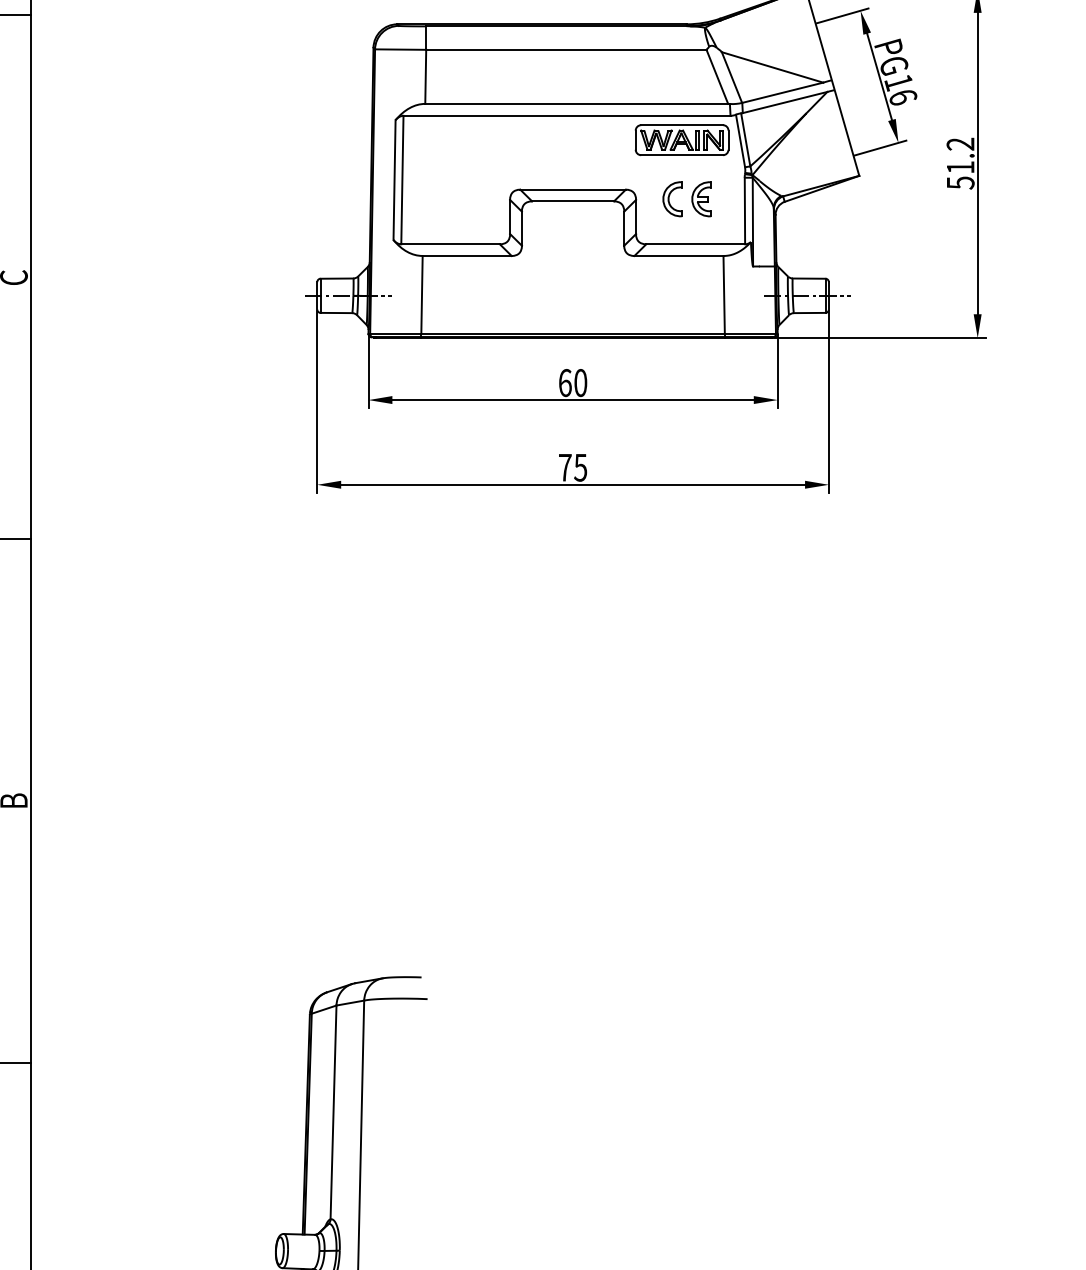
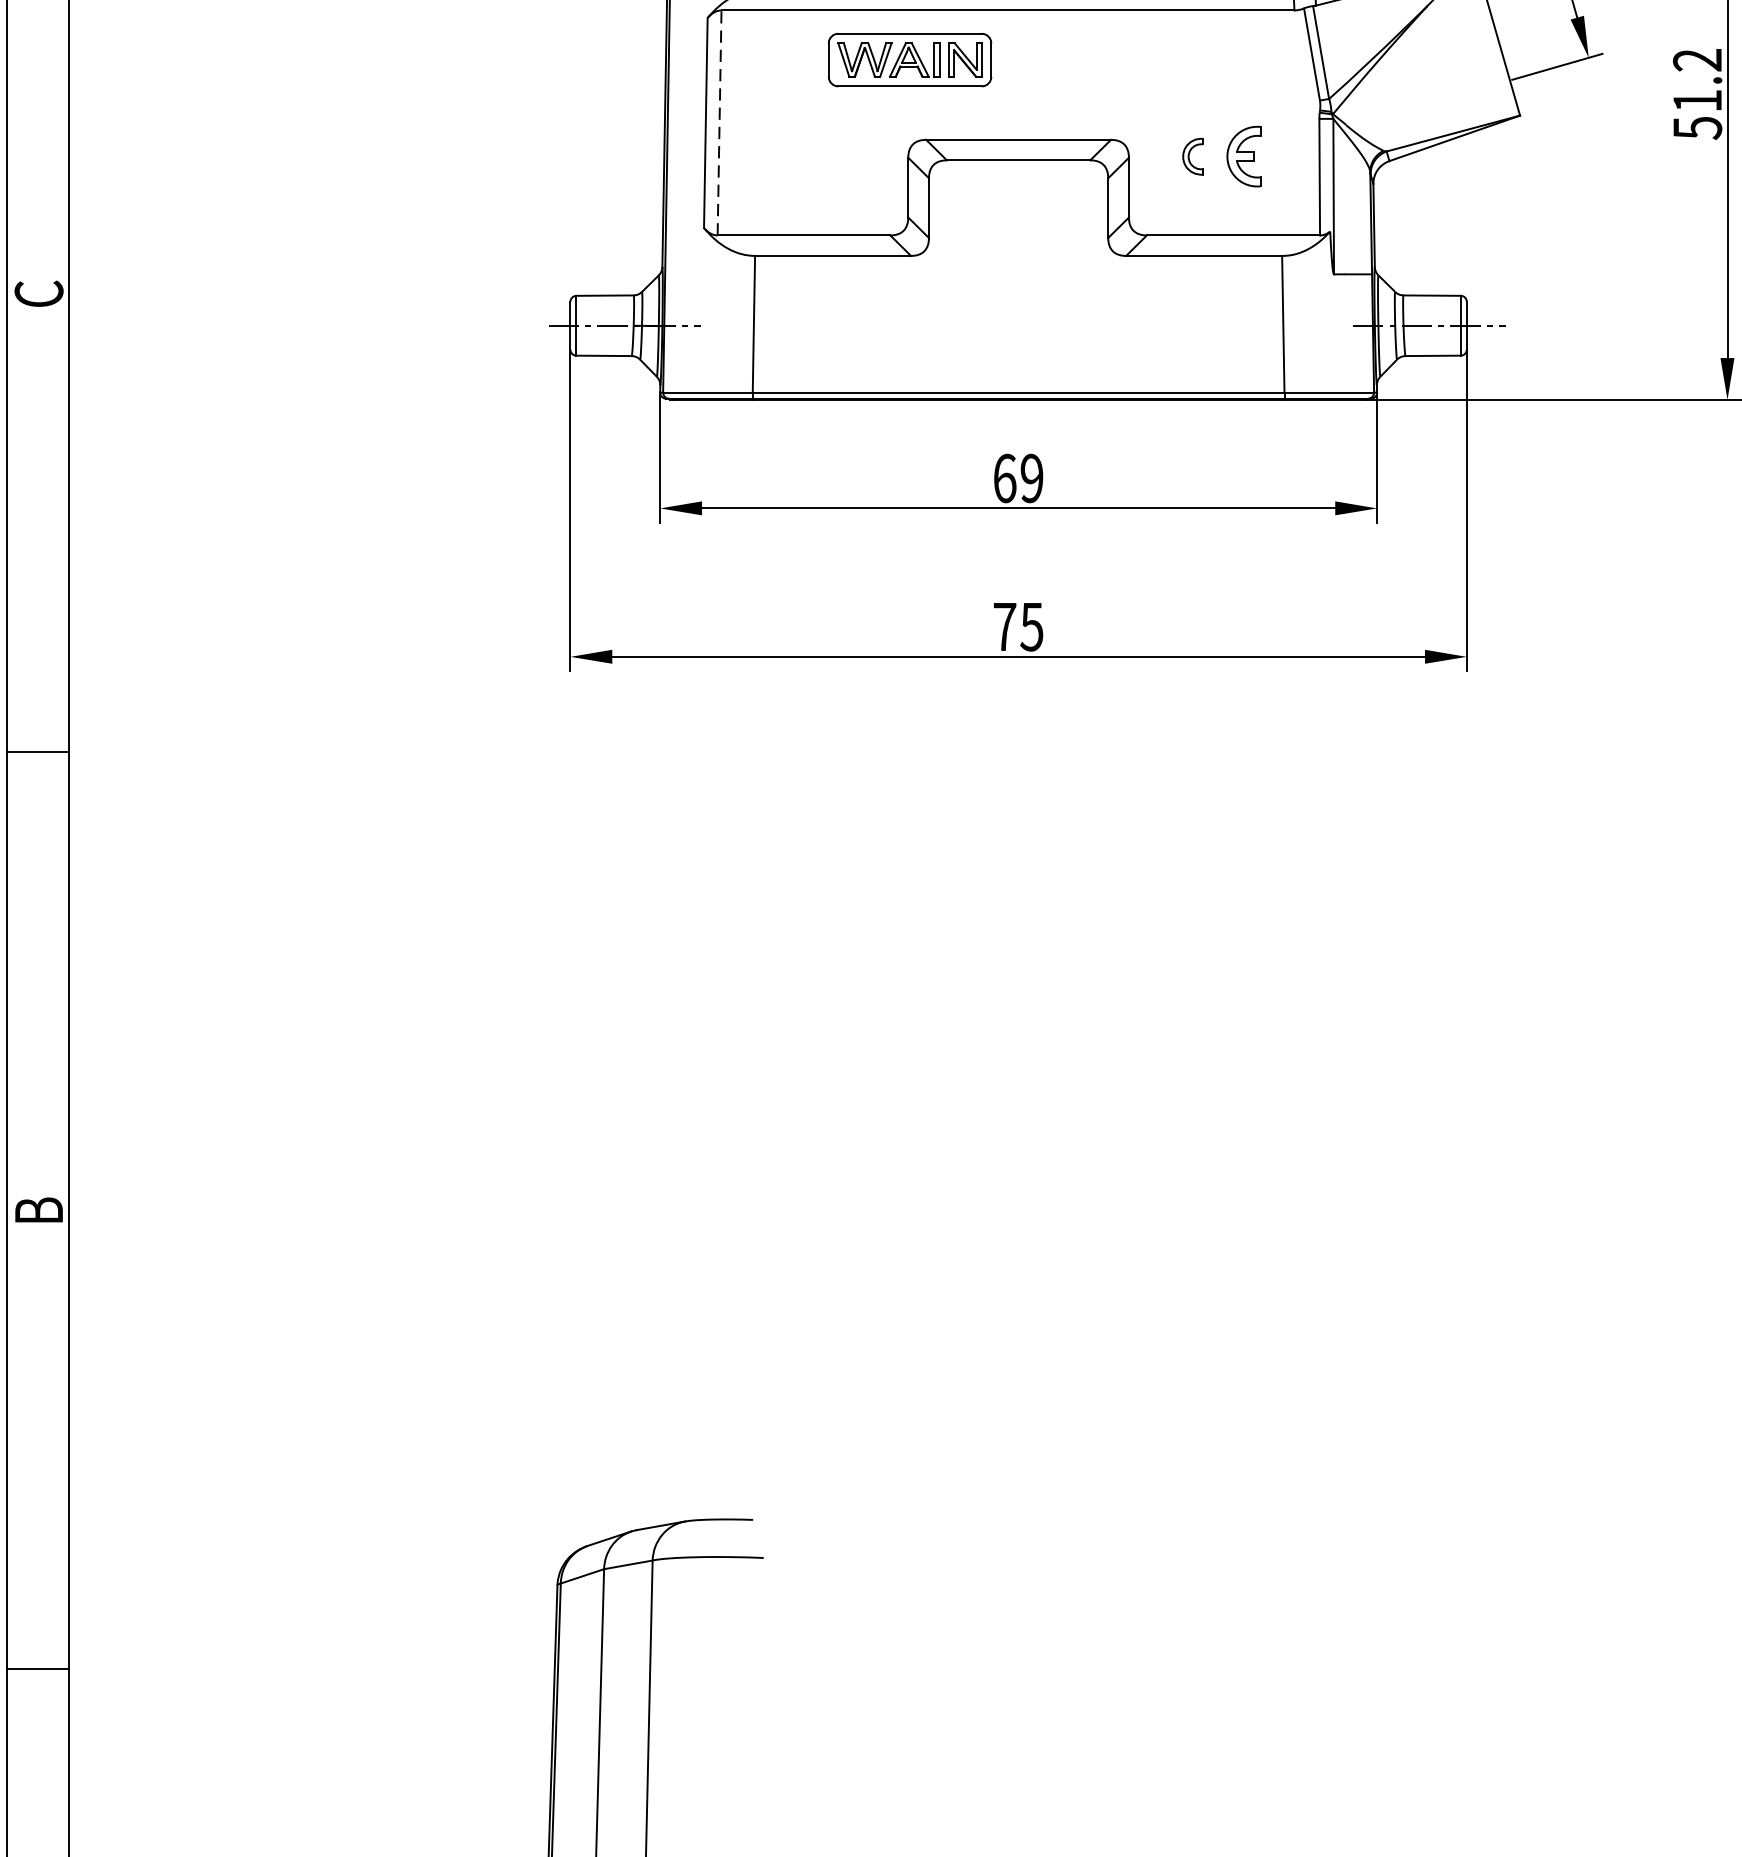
part: (681, 139) -> (908, 58), moved
line: (402, 179) -> (719, 121), solid -> dashed
part: (672, 199) -> (1192, 156), size x0.6
text: (580, 383) -> (1031, 479), 60 -> 69

